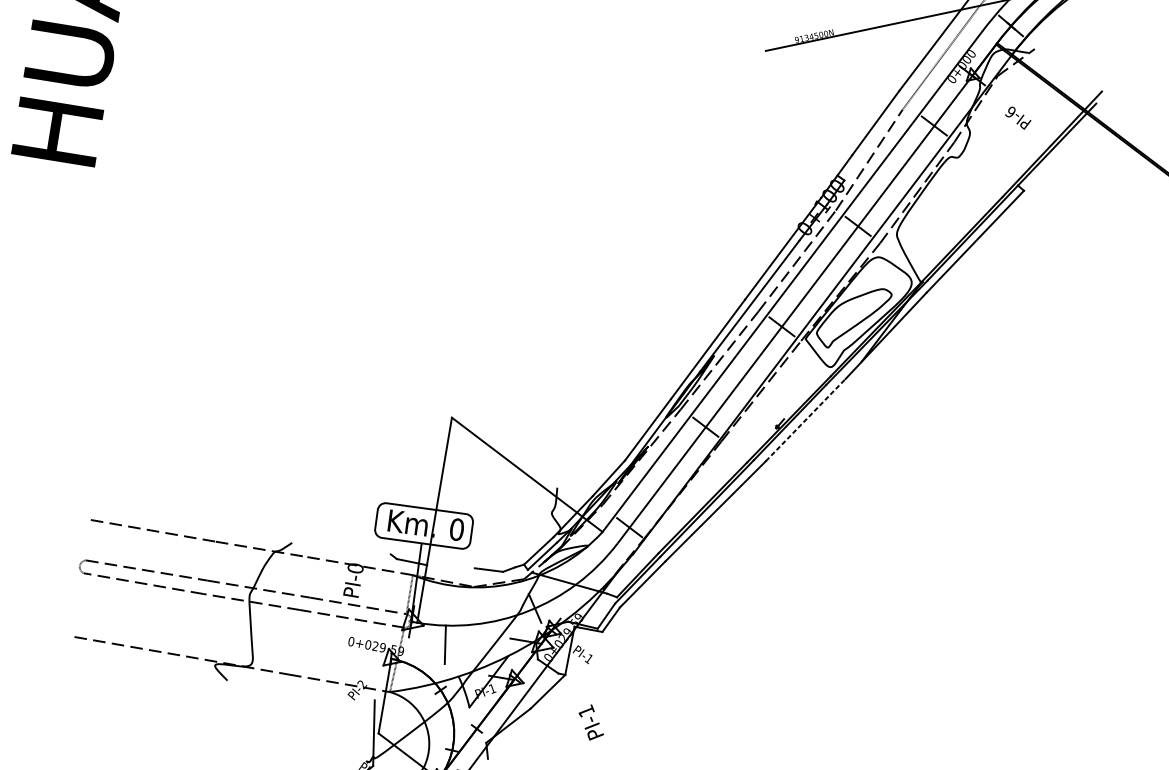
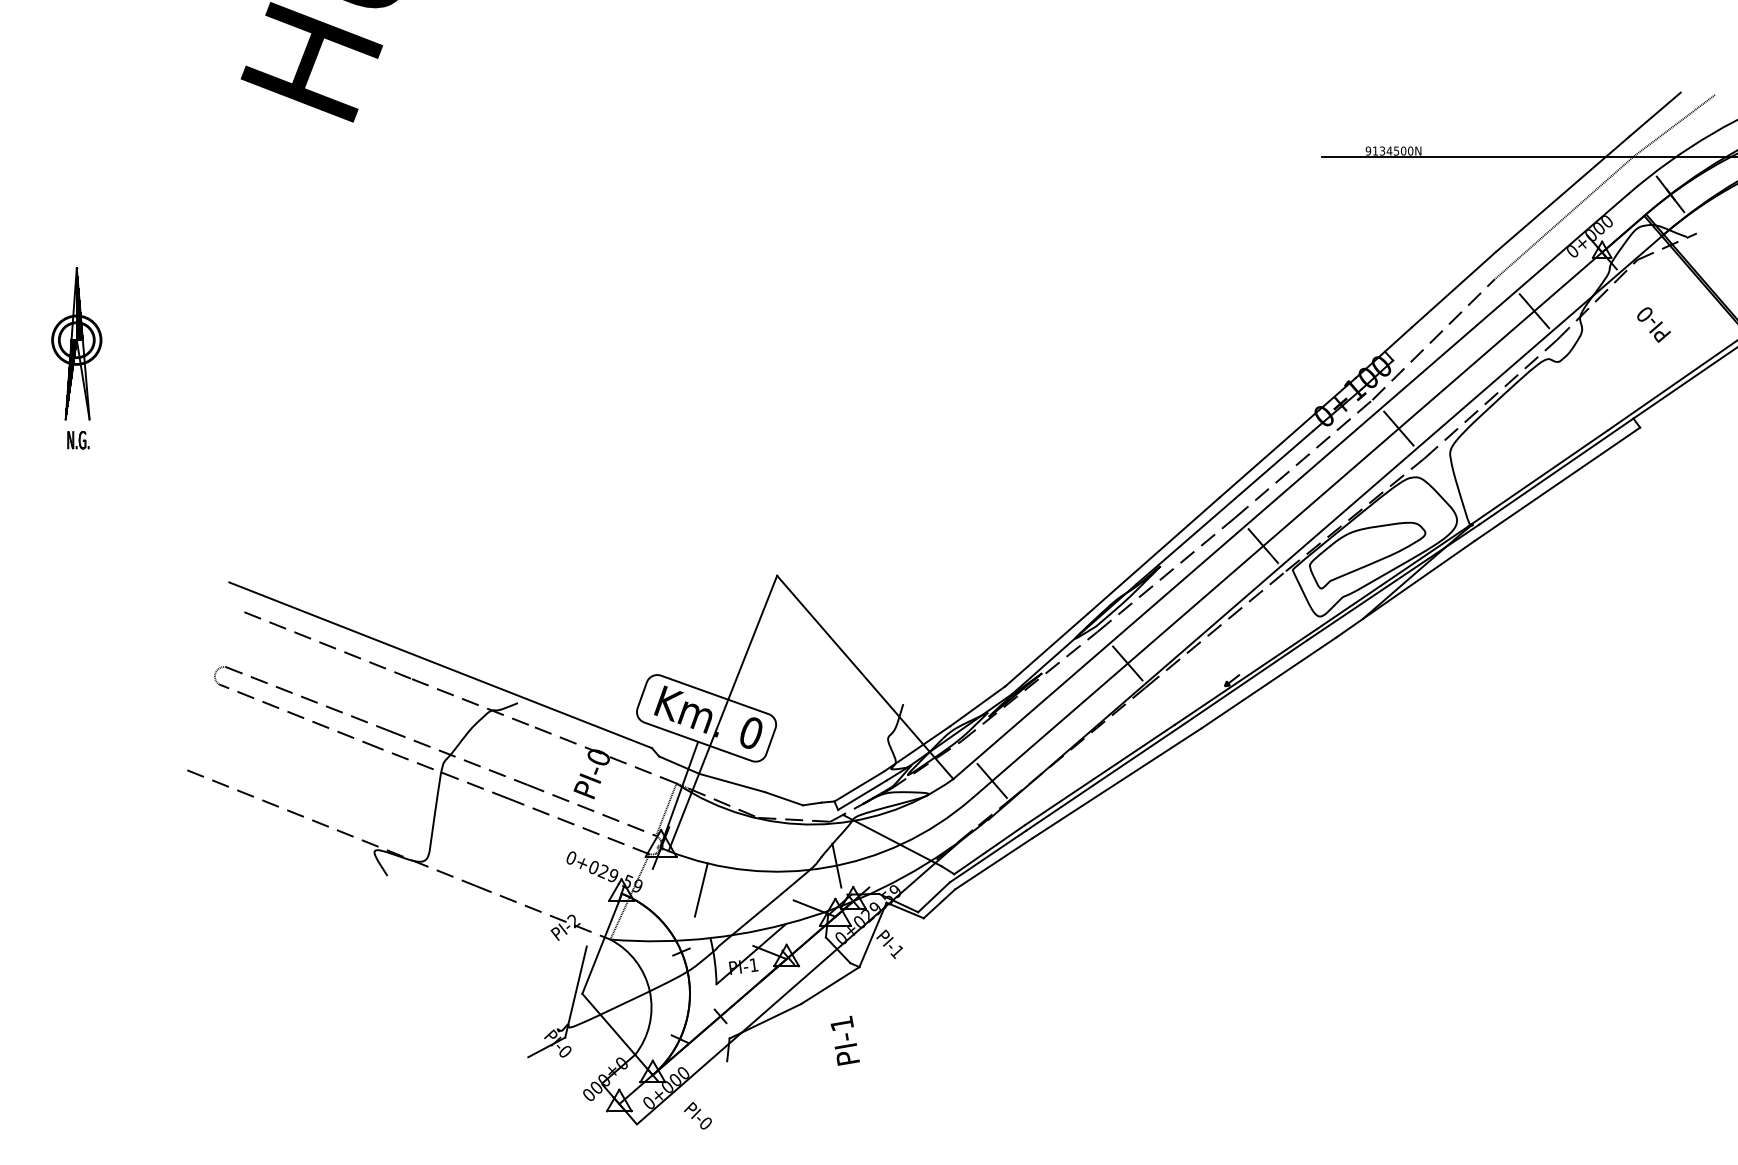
text: (1010, 111) -> (1644, 313), PI-6 -> PI-0
line: (806, 419) -> (1269, 682), dashed -> solid
line: (233, 528) -> (440, 665), added
line: (450, 566) -> (731, 782), added
text: (590, 722) -> (844, 1040), moved

